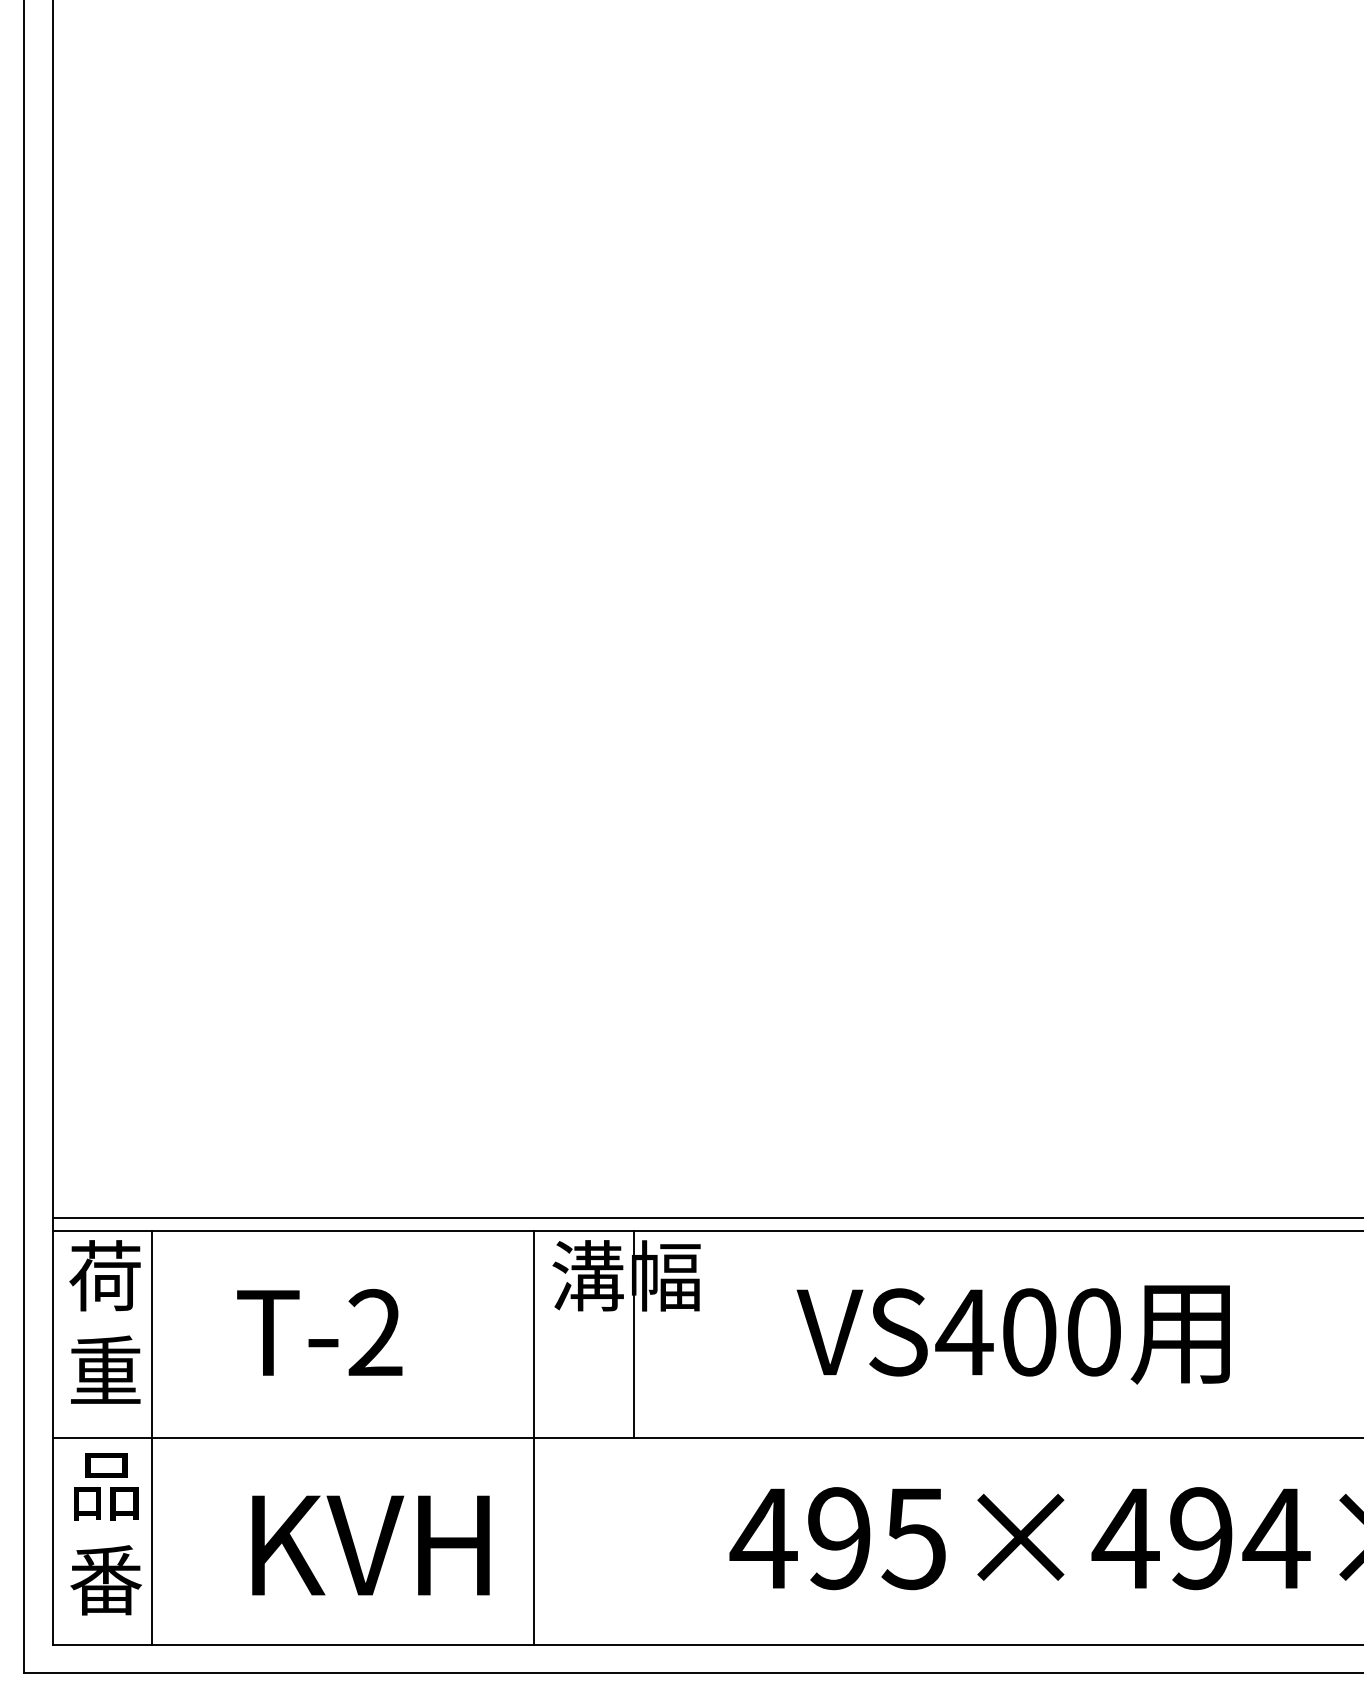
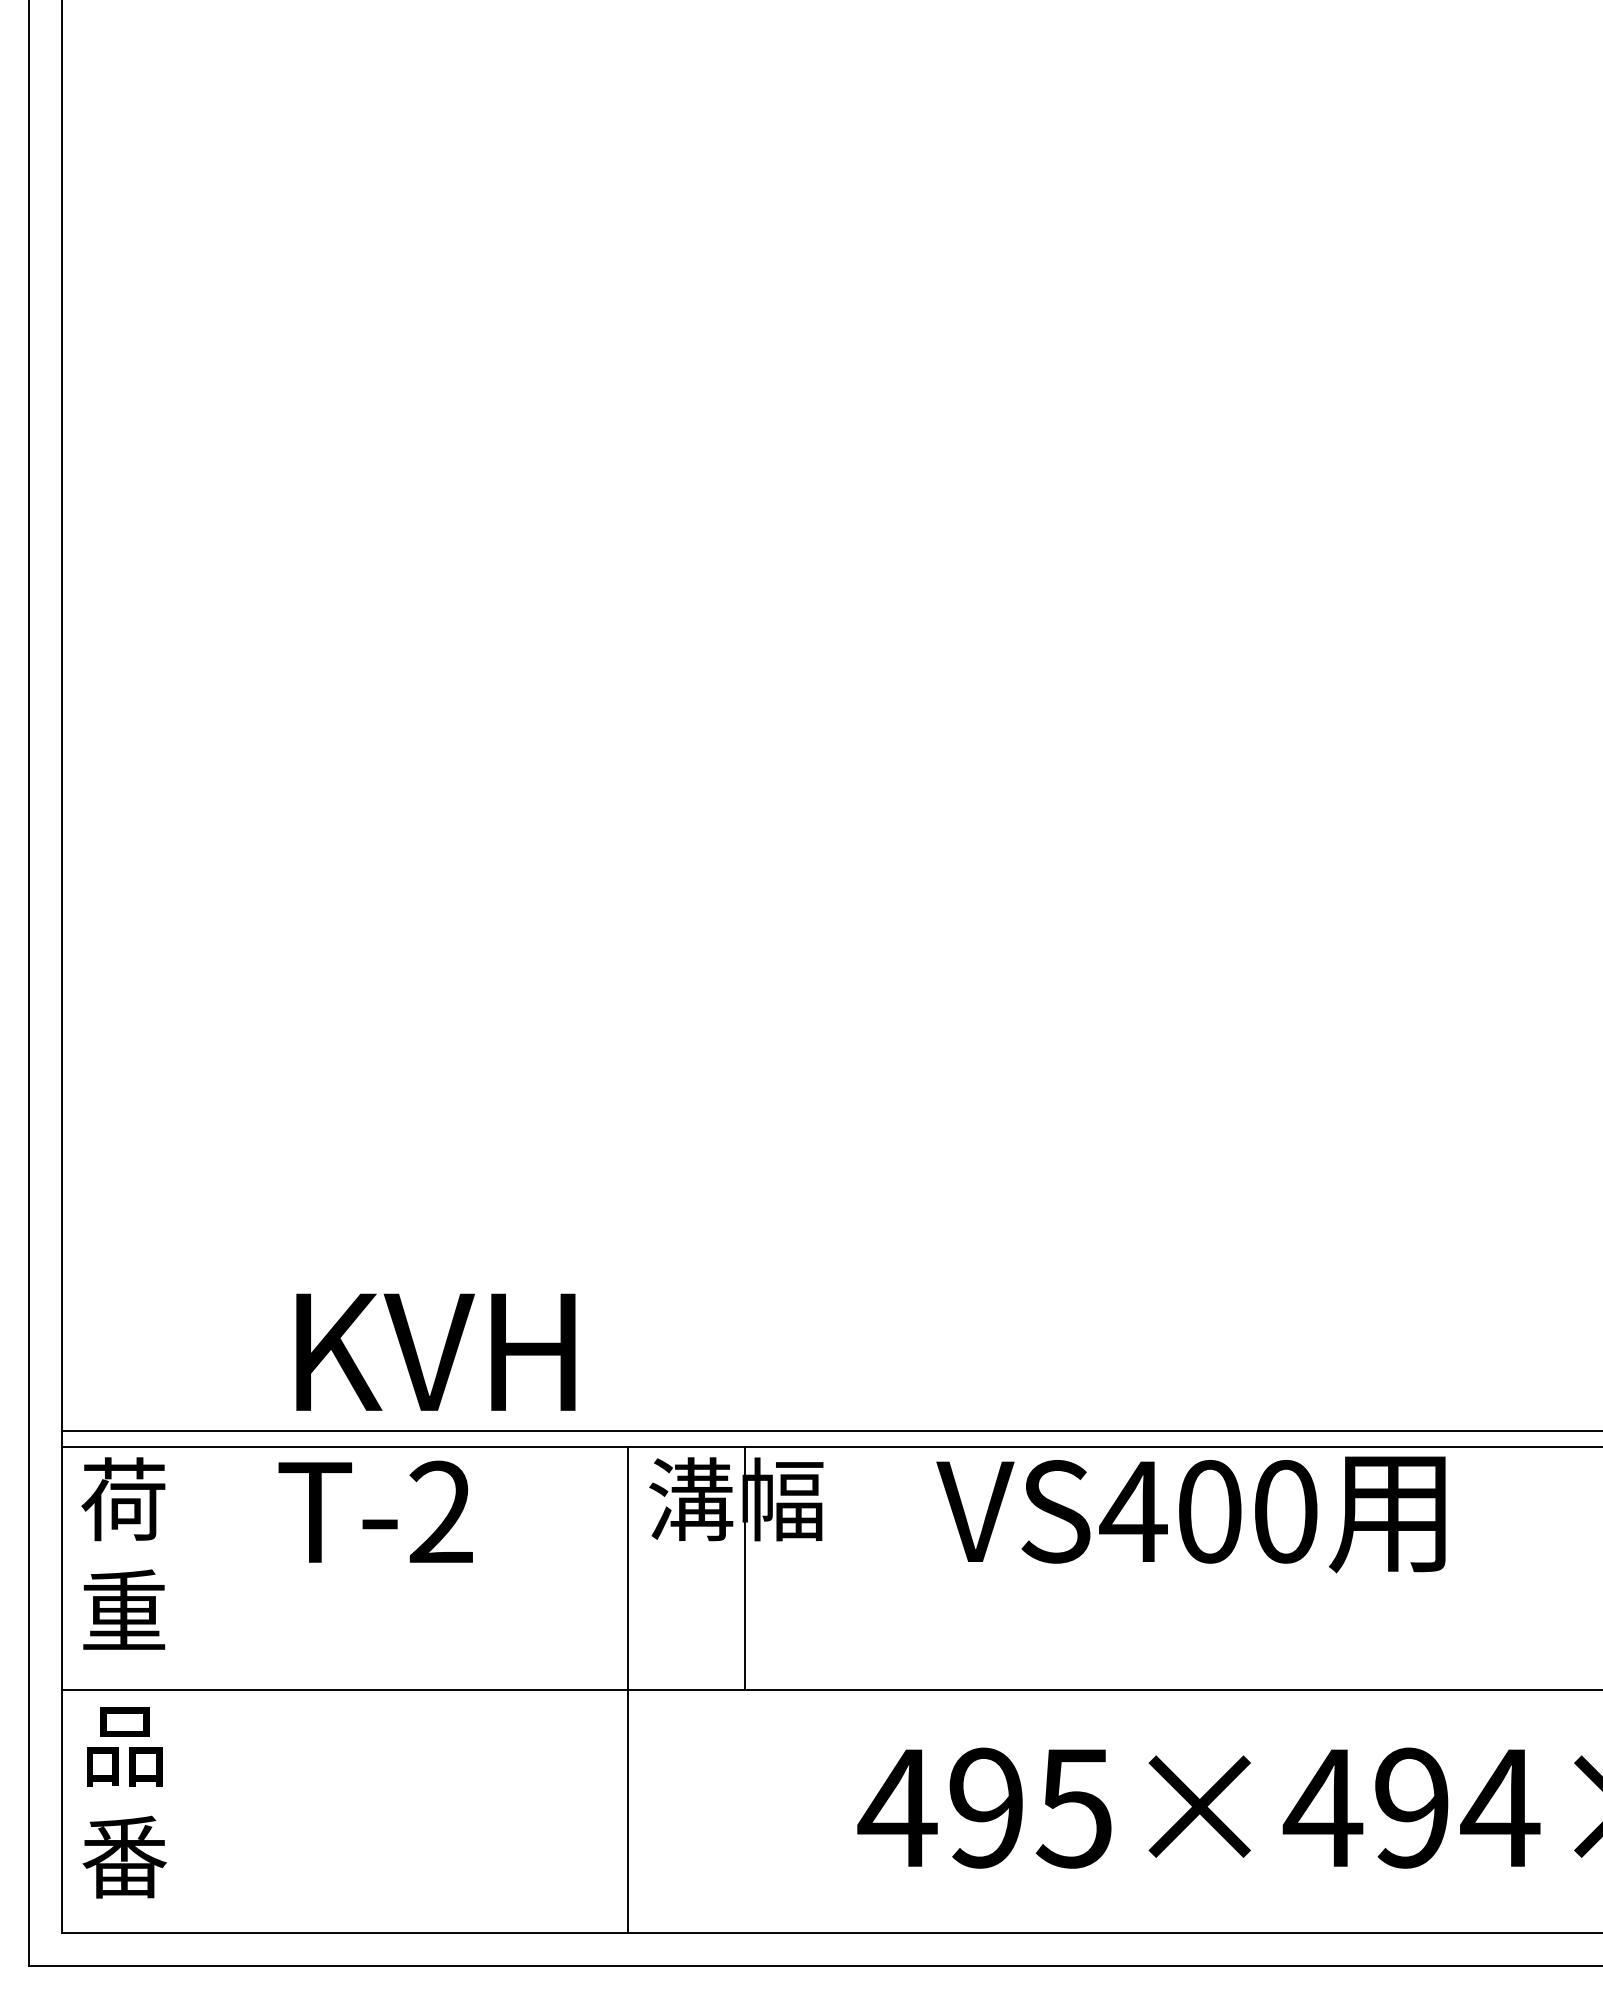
text: (319, 1332) -> (375, 1511), moved
text: (1012, 1334) -> (1190, 1514), moved
line: (152, 1437) -> (179, 1689), removed
text: (370, 1544) -> (435, 1351), moved

